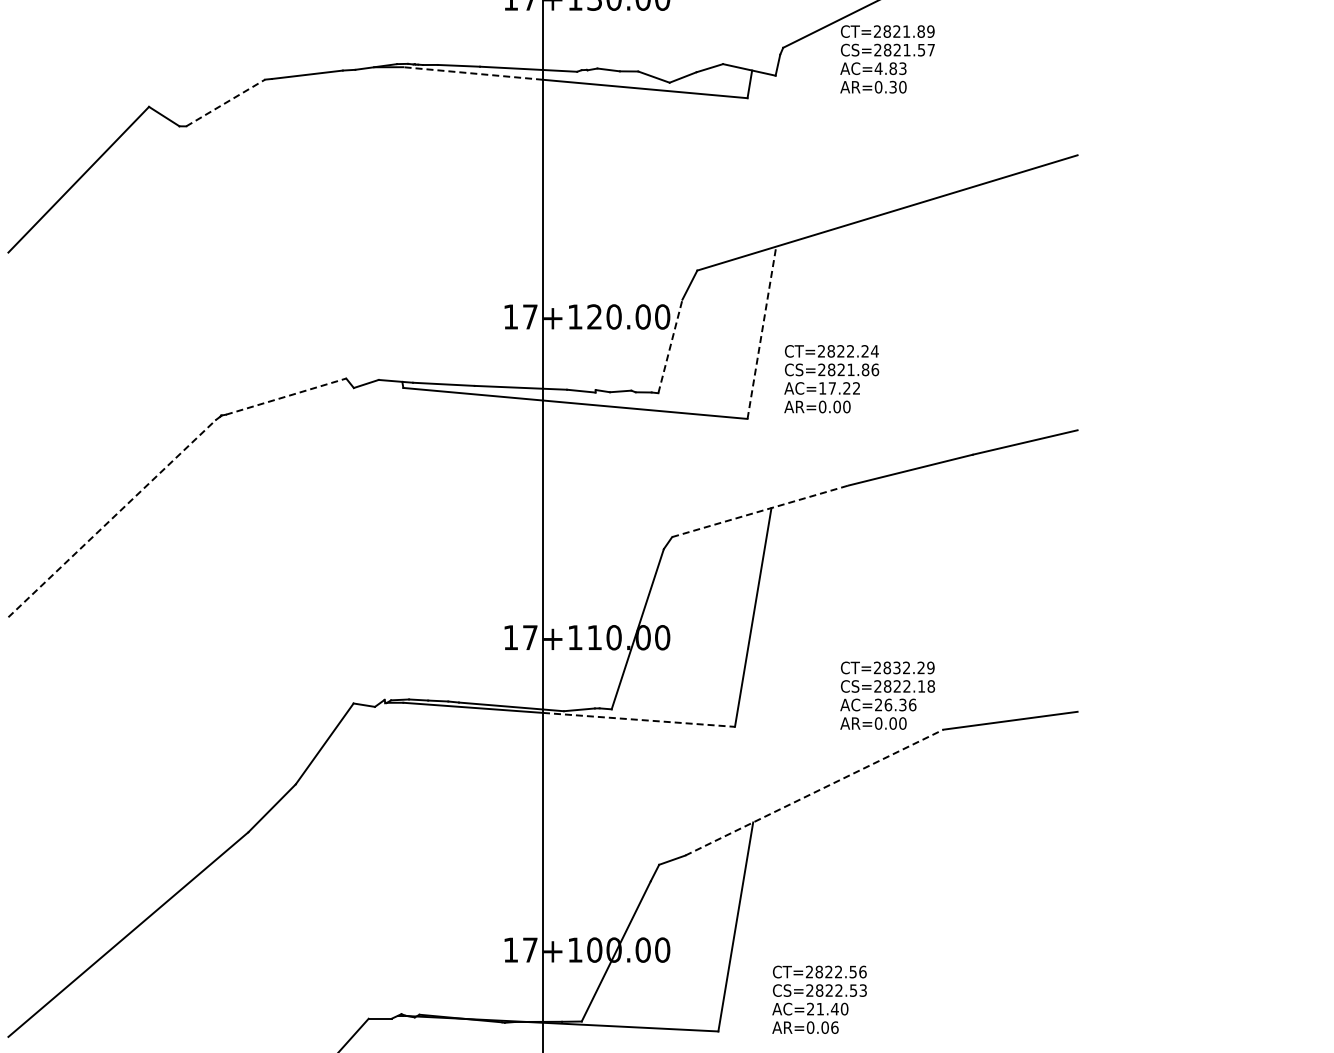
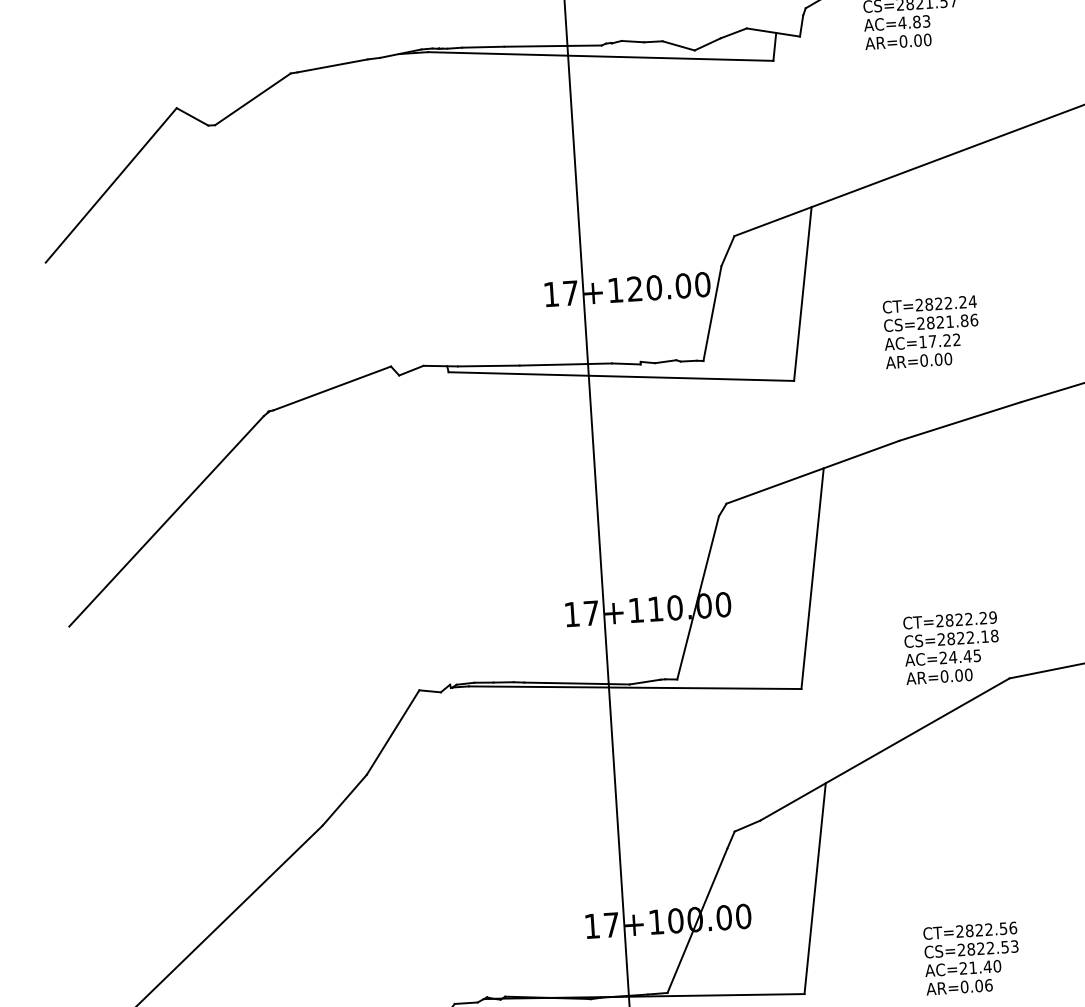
line: (472, 73) -> (497, 53), dashed -> solid
text: (892, 87) -> (917, 40), AR=0.30 -> AR=0.00
line: (225, 103) -> (252, 99), dashed -> solid
line: (761, 332) -> (802, 293), dashed -> solid
line: (670, 345) -> (712, 312), dashed -> solid
text: (831, 379) -> (931, 332), moved
line: (286, 396) -> (332, 388), dashed -> solid
line: (760, 511) -> (812, 472), dashed -> solid
line: (112, 518) -> (166, 521), dashed -> solid
text: (896, 668) -> (958, 620), CT=2832.29 -> CT=2822.29
text: (900, 704) -> (965, 656), AC=26.36 -> AC=24.45
line: (639, 719) -> (705, 687), dashed -> solid
line: (814, 792) -> (885, 749), dashed -> solid
text: (819, 999) -> (971, 958), moved

